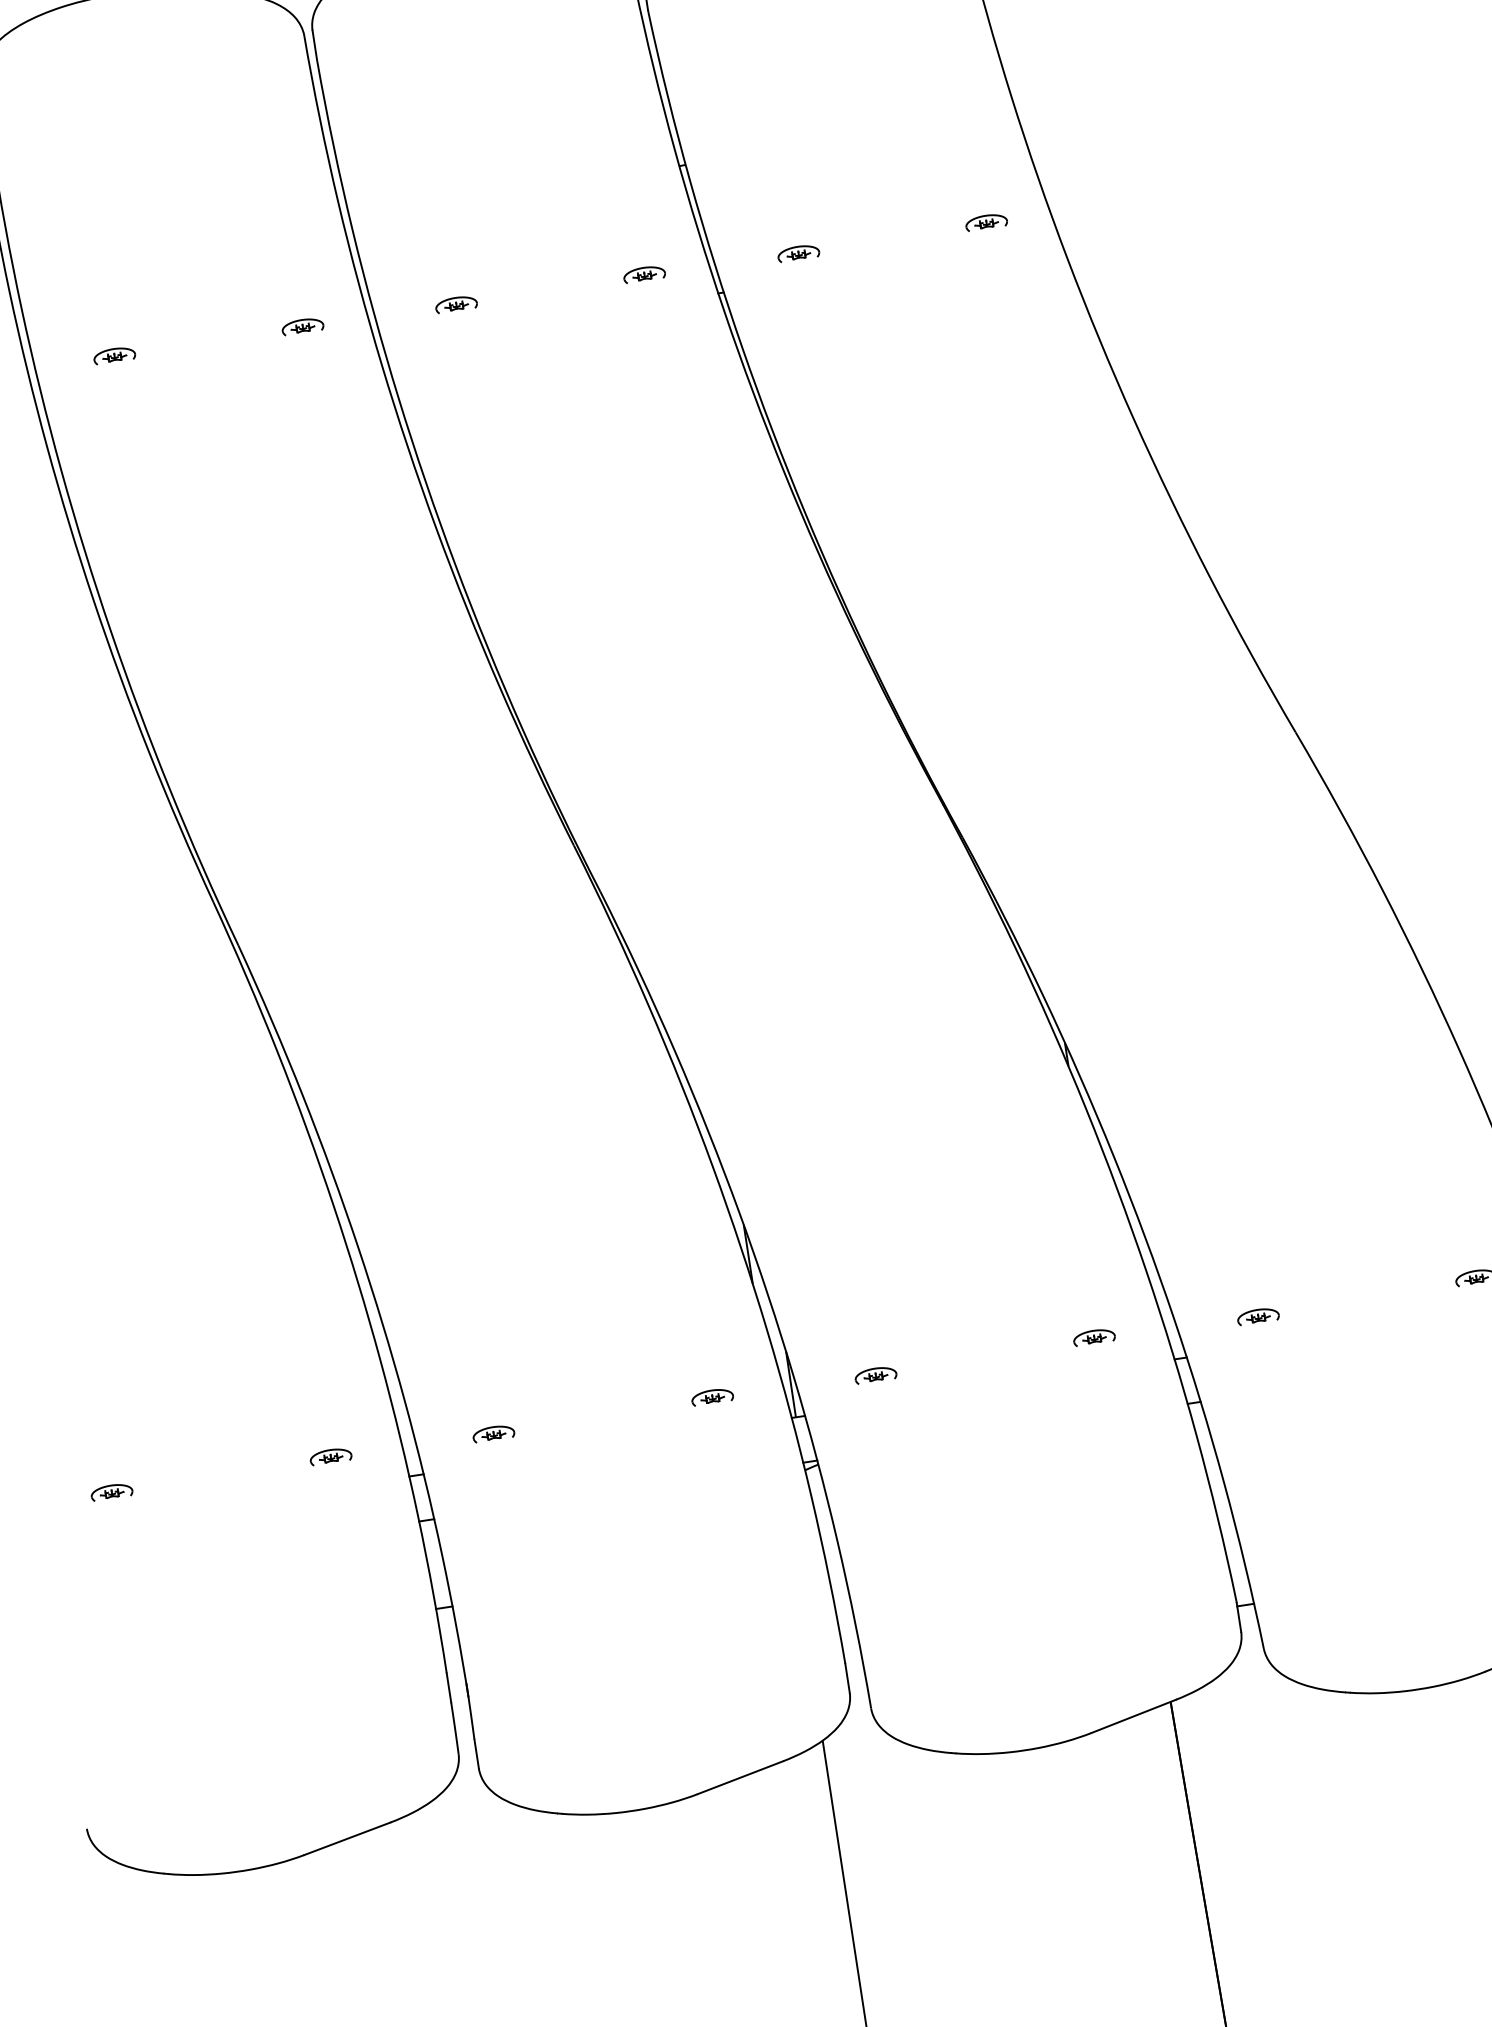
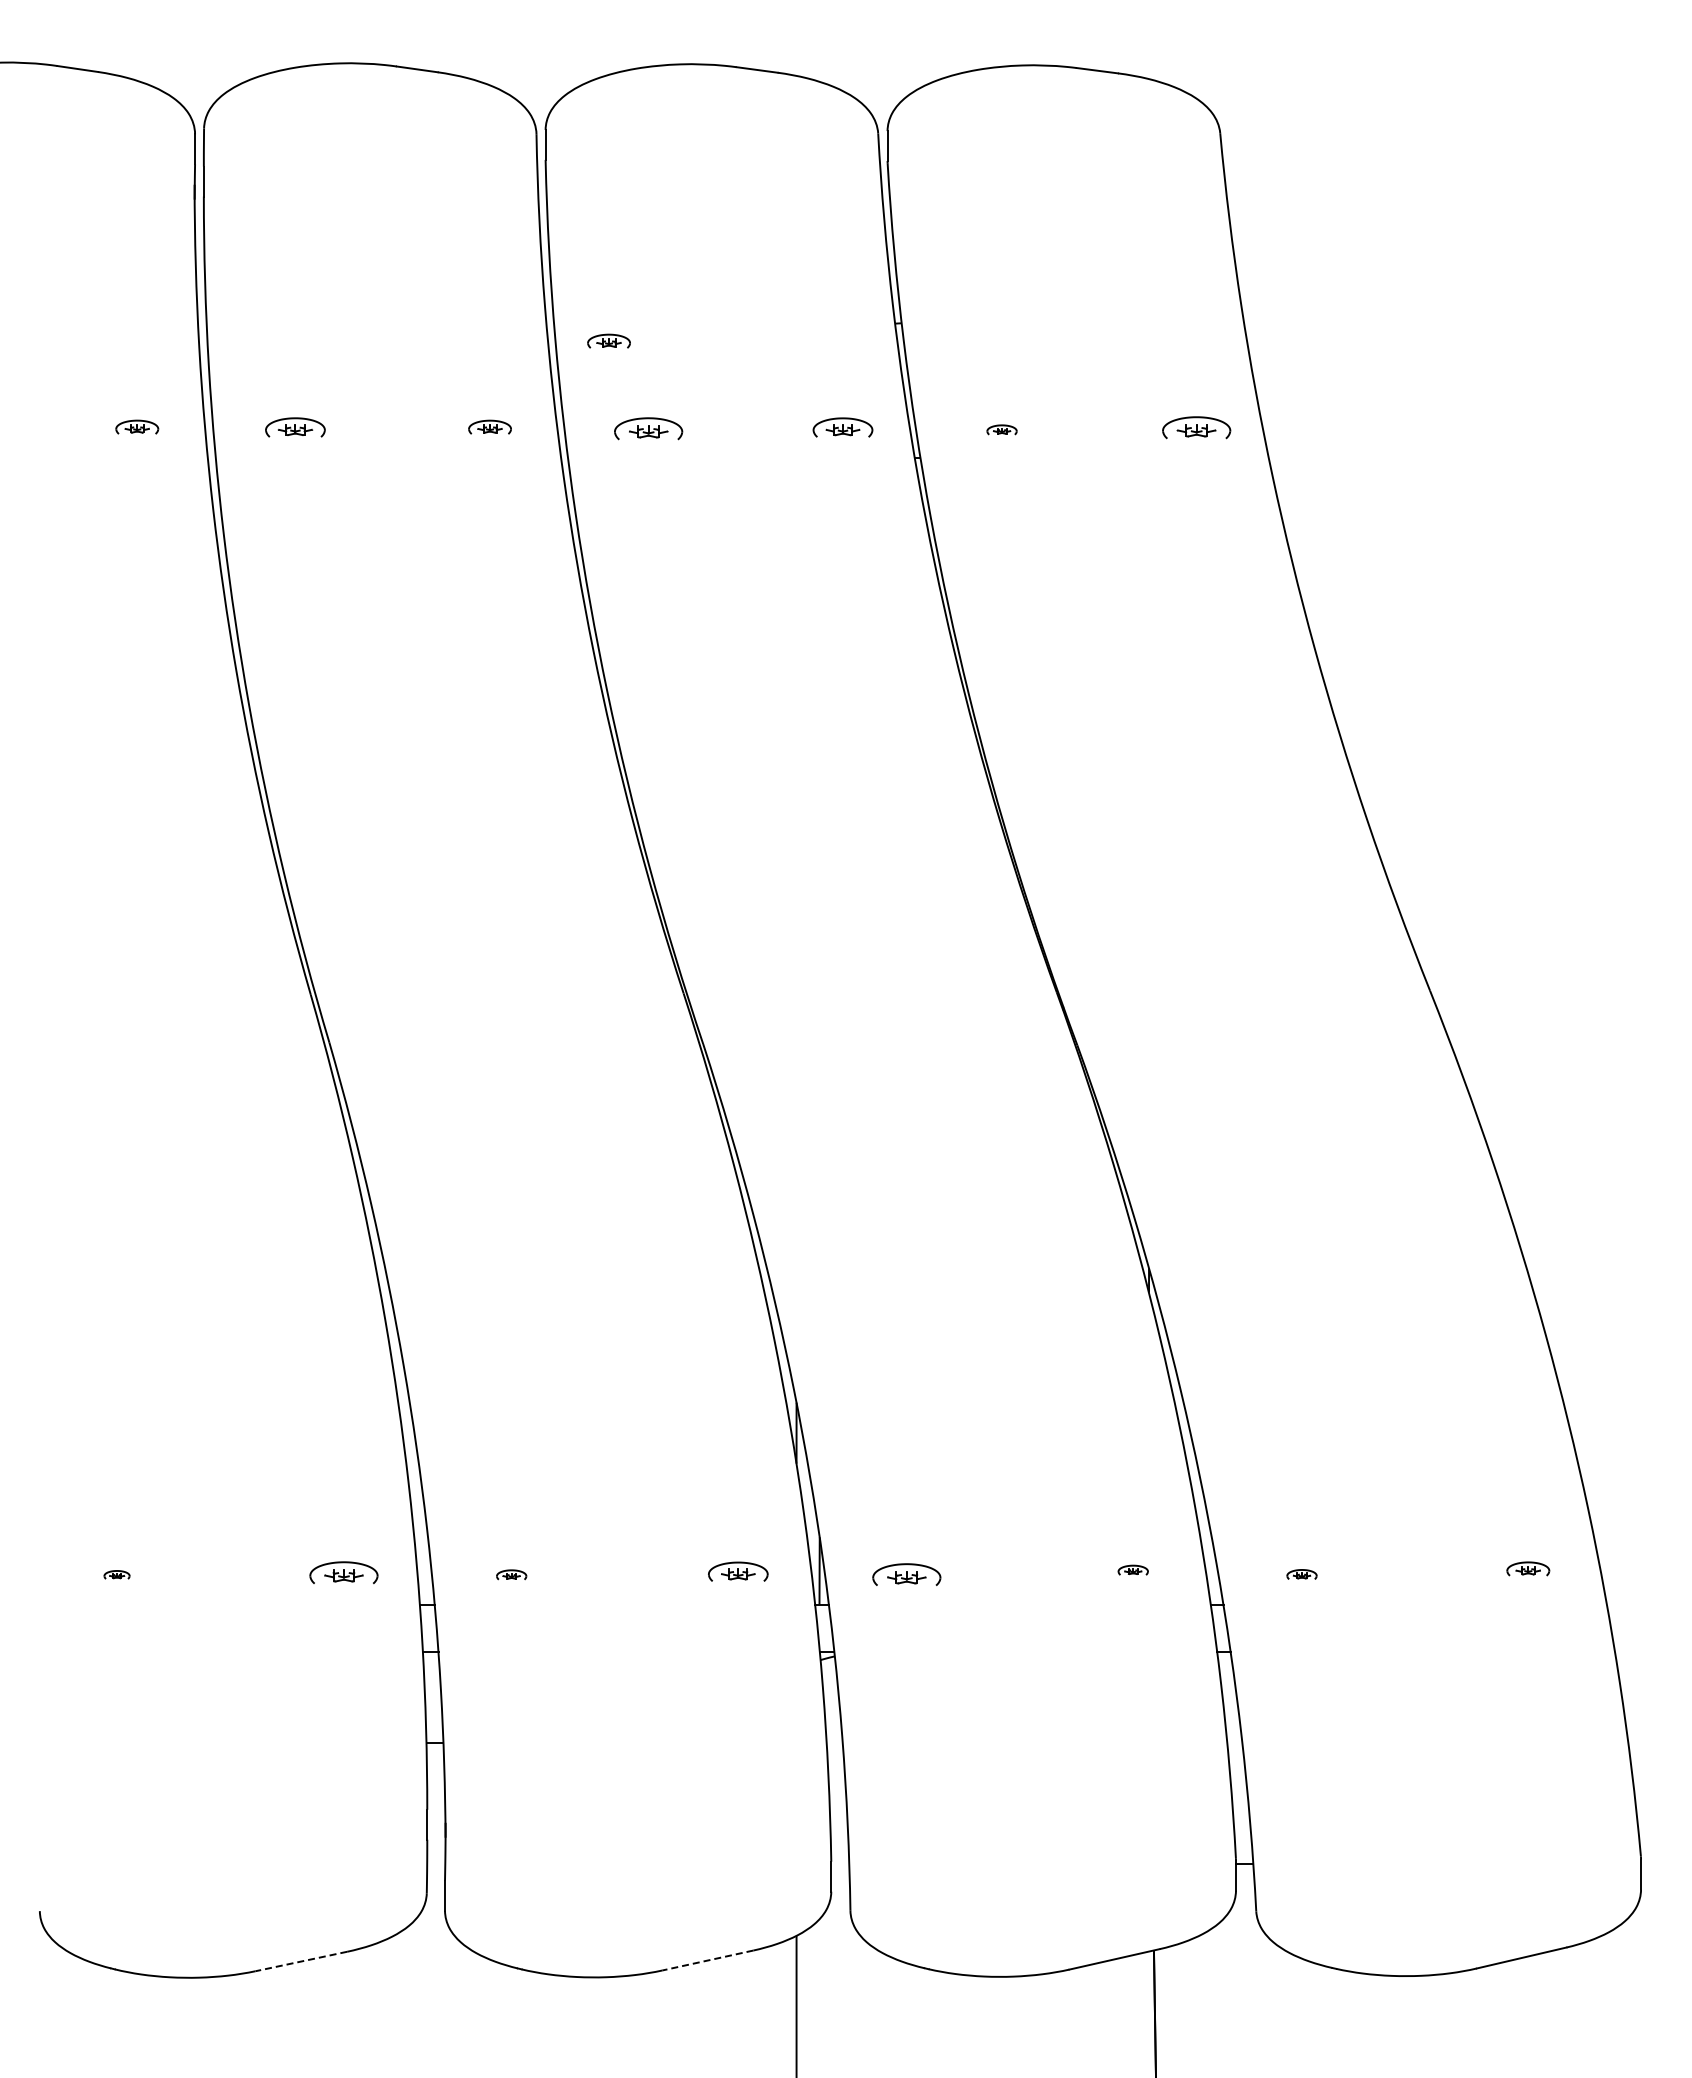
part: (986, 222) -> (1196, 427), size x1.6
part: (404, 224) -> (608, 340), added
part: (797, 252) -> (1001, 429), size x0.7
part: (644, 273) -> (843, 426), size x1.4
part: (456, 304) -> (648, 428), size x1.6
part: (114, 355) -> (295, 427), size x1.4
part: (1257, 1316) -> (1301, 1574), size x0.7
part: (1094, 1336) -> (1133, 1569), size x0.7
part: (875, 1374) -> (906, 1574), size x1.6
part: (712, 1396) -> (738, 1571), size x1.4
part: (493, 1433) -> (511, 1574), size x0.7
part: (330, 1456) -> (343, 1572), size x1.6
part: (111, 1491) -> (116, 1574), size x0.6
line: (740, 1777) -> (707, 1960), solid -> dashed
line: (347, 1838) -> (301, 1961), solid -> dashed

